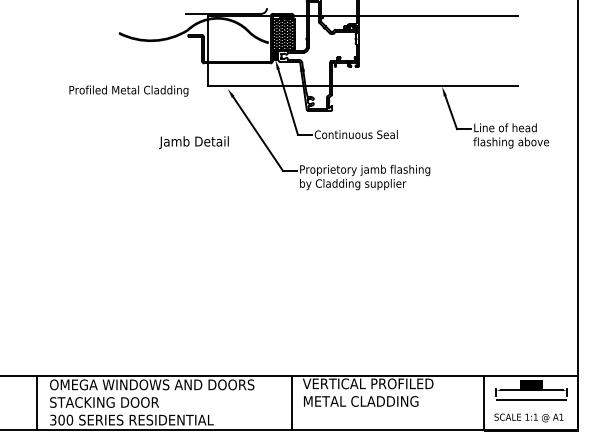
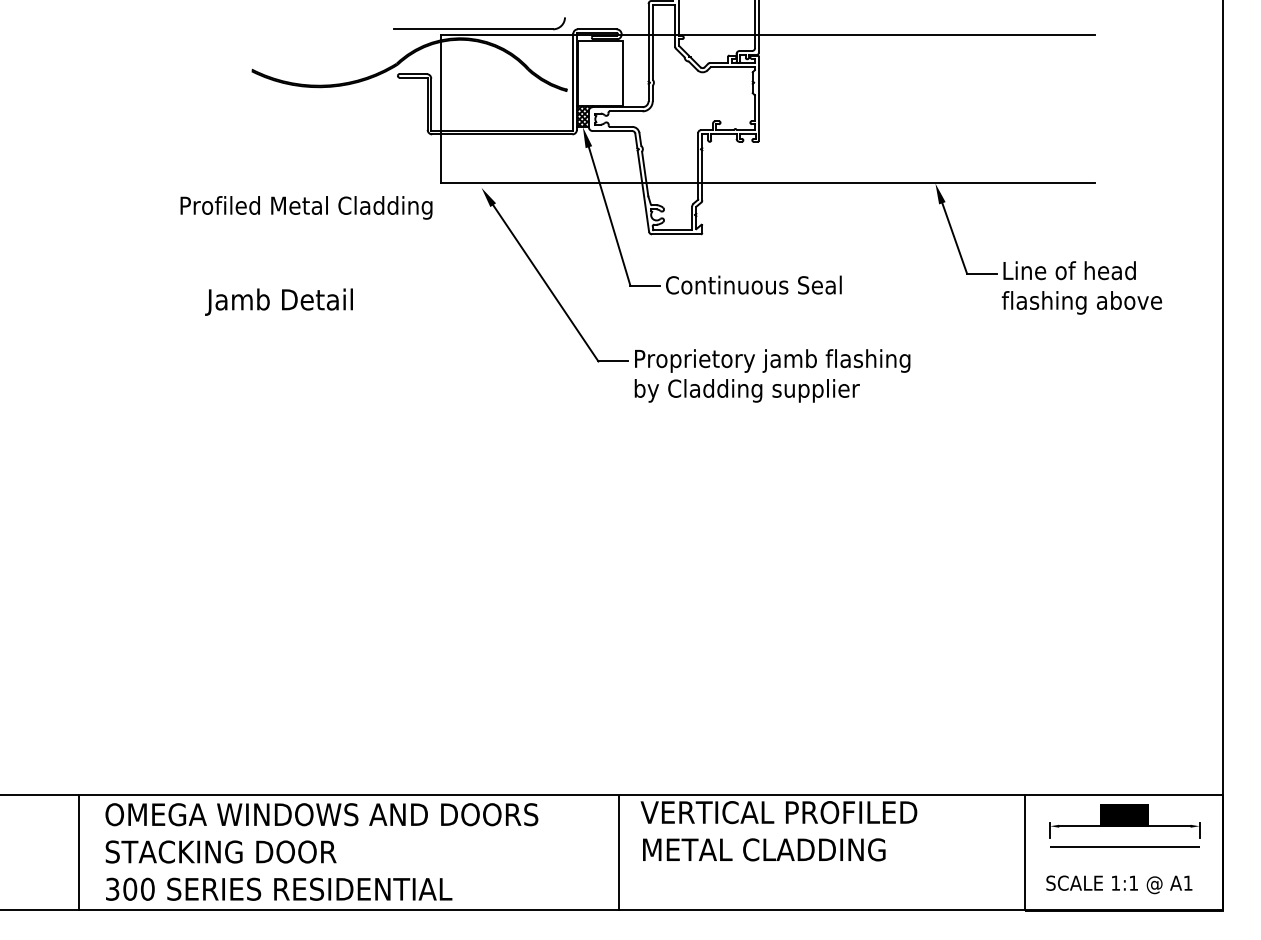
hatch: (283, 34) -> (599, 73), removed
text: (128, 90) -> (305, 206), moved
text: (193, 142) -> (278, 301), moved

